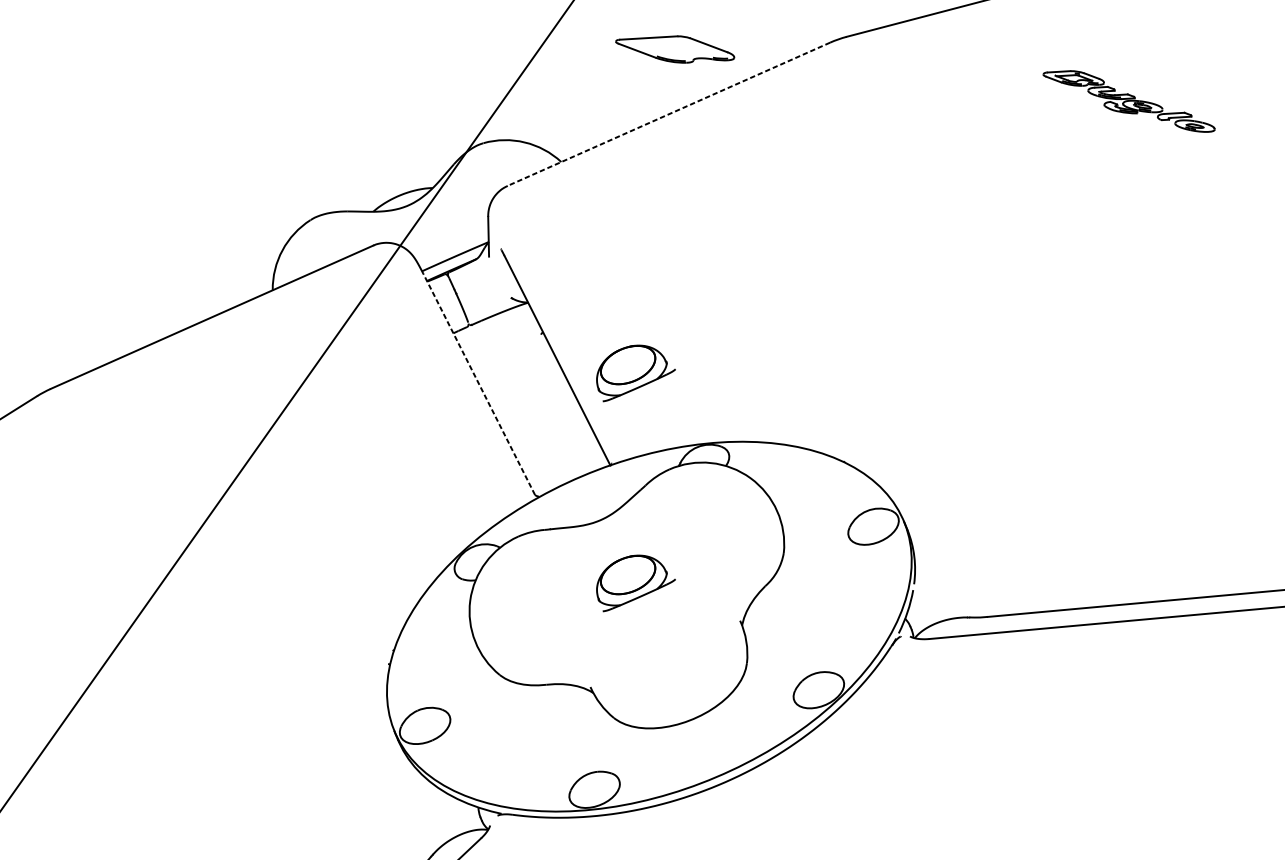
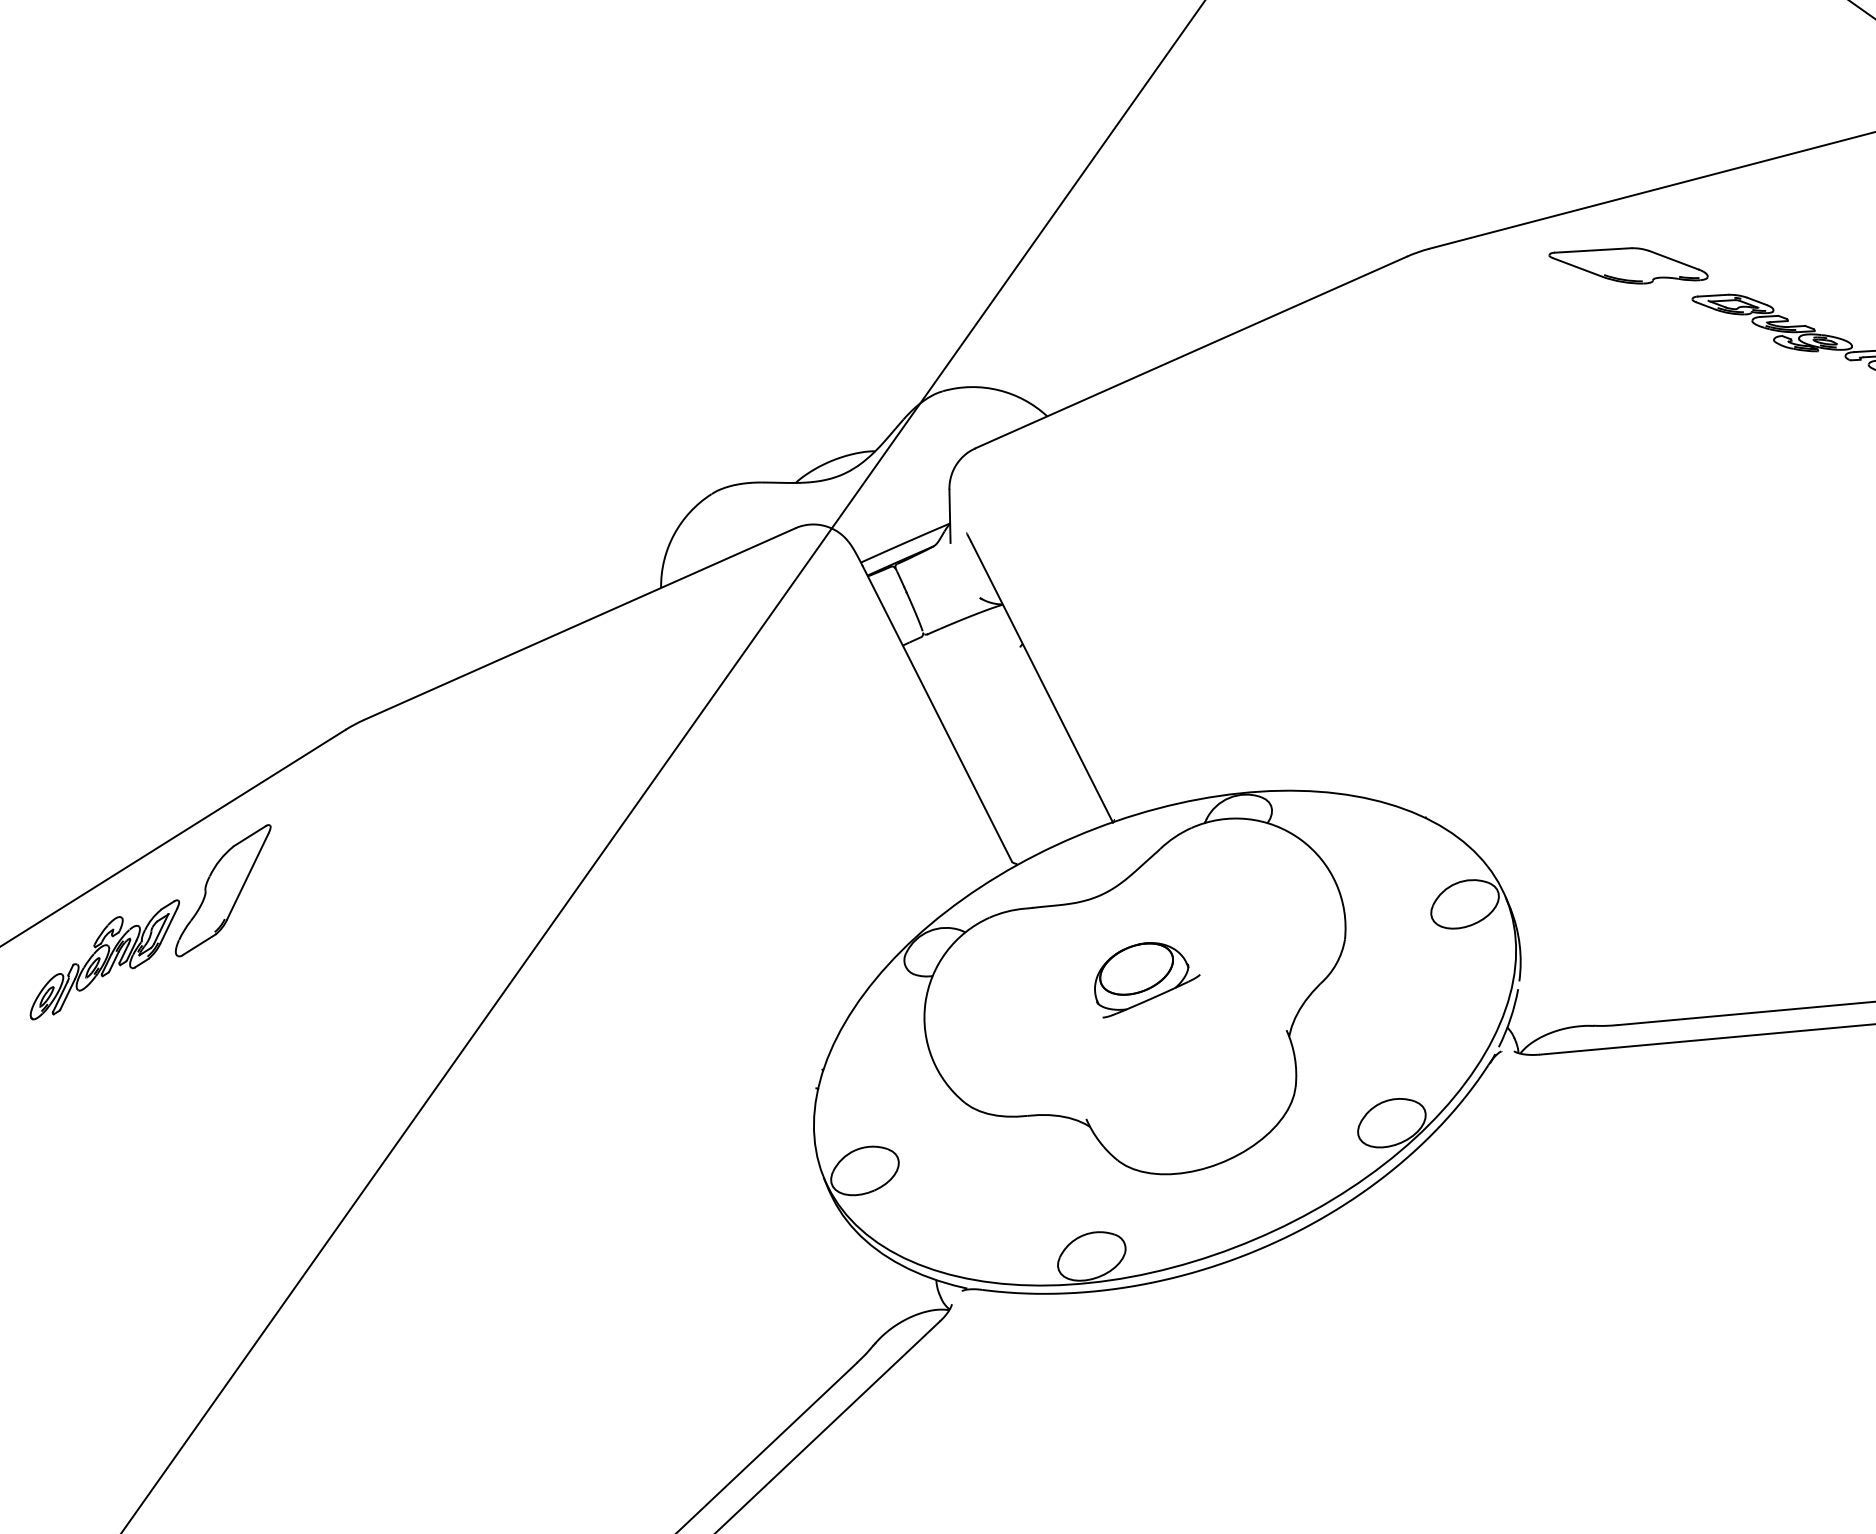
part: (675, 49) -> (1628, 265), moved
line: (668, 114) -> (1190, 352), dashed -> solid
part: (636, 373) -> (1147, 699), removed
line: (479, 384) -> (937, 713), dashed -> solid

